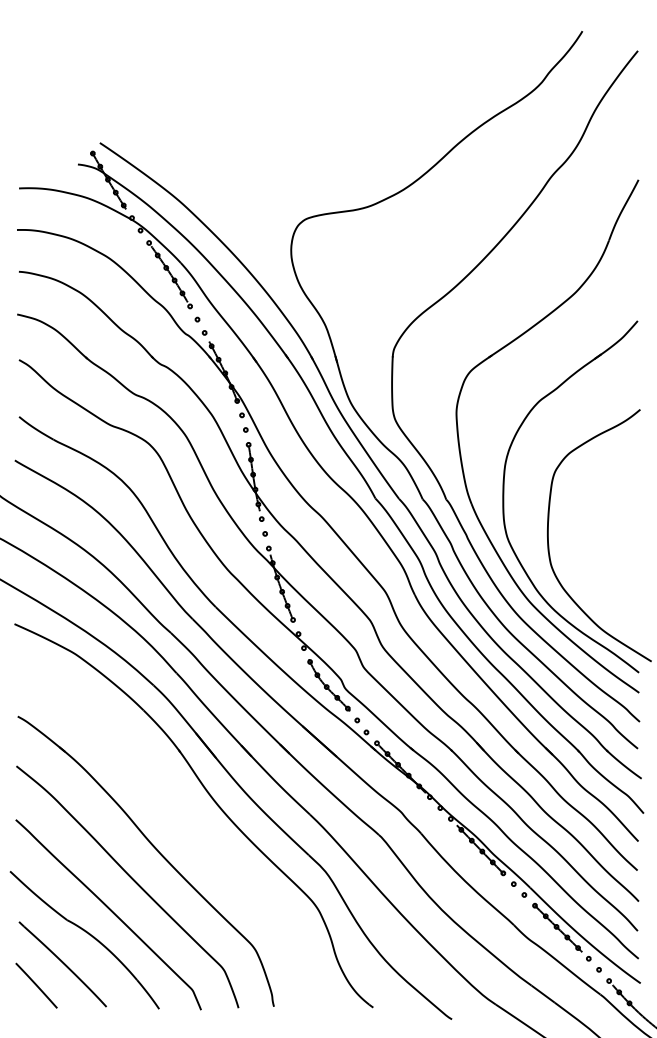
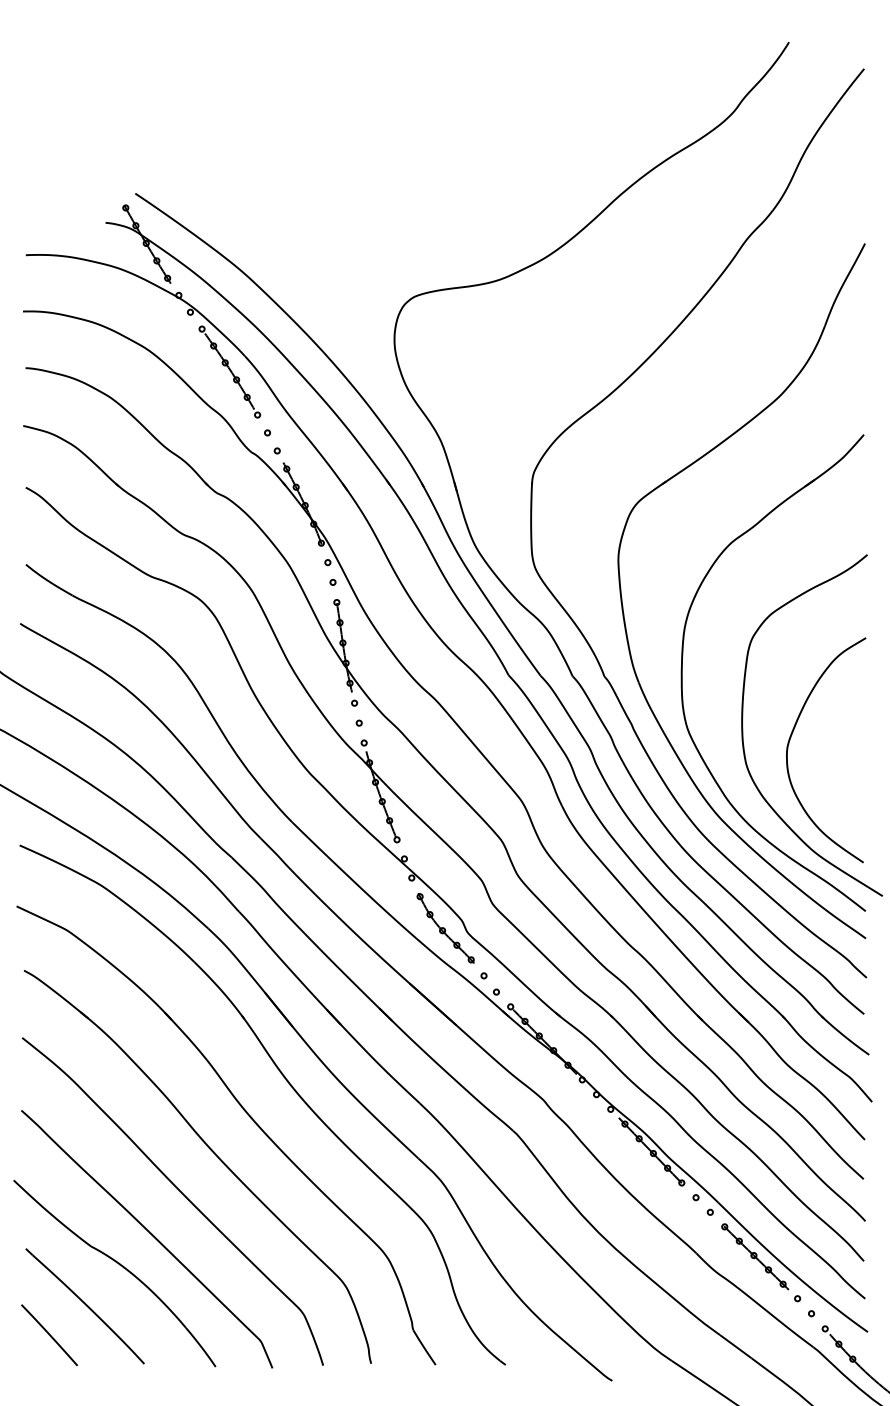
curve: (585, 542) -> (792, 735), added
part: (183, 824) -> (248, 1116), added

